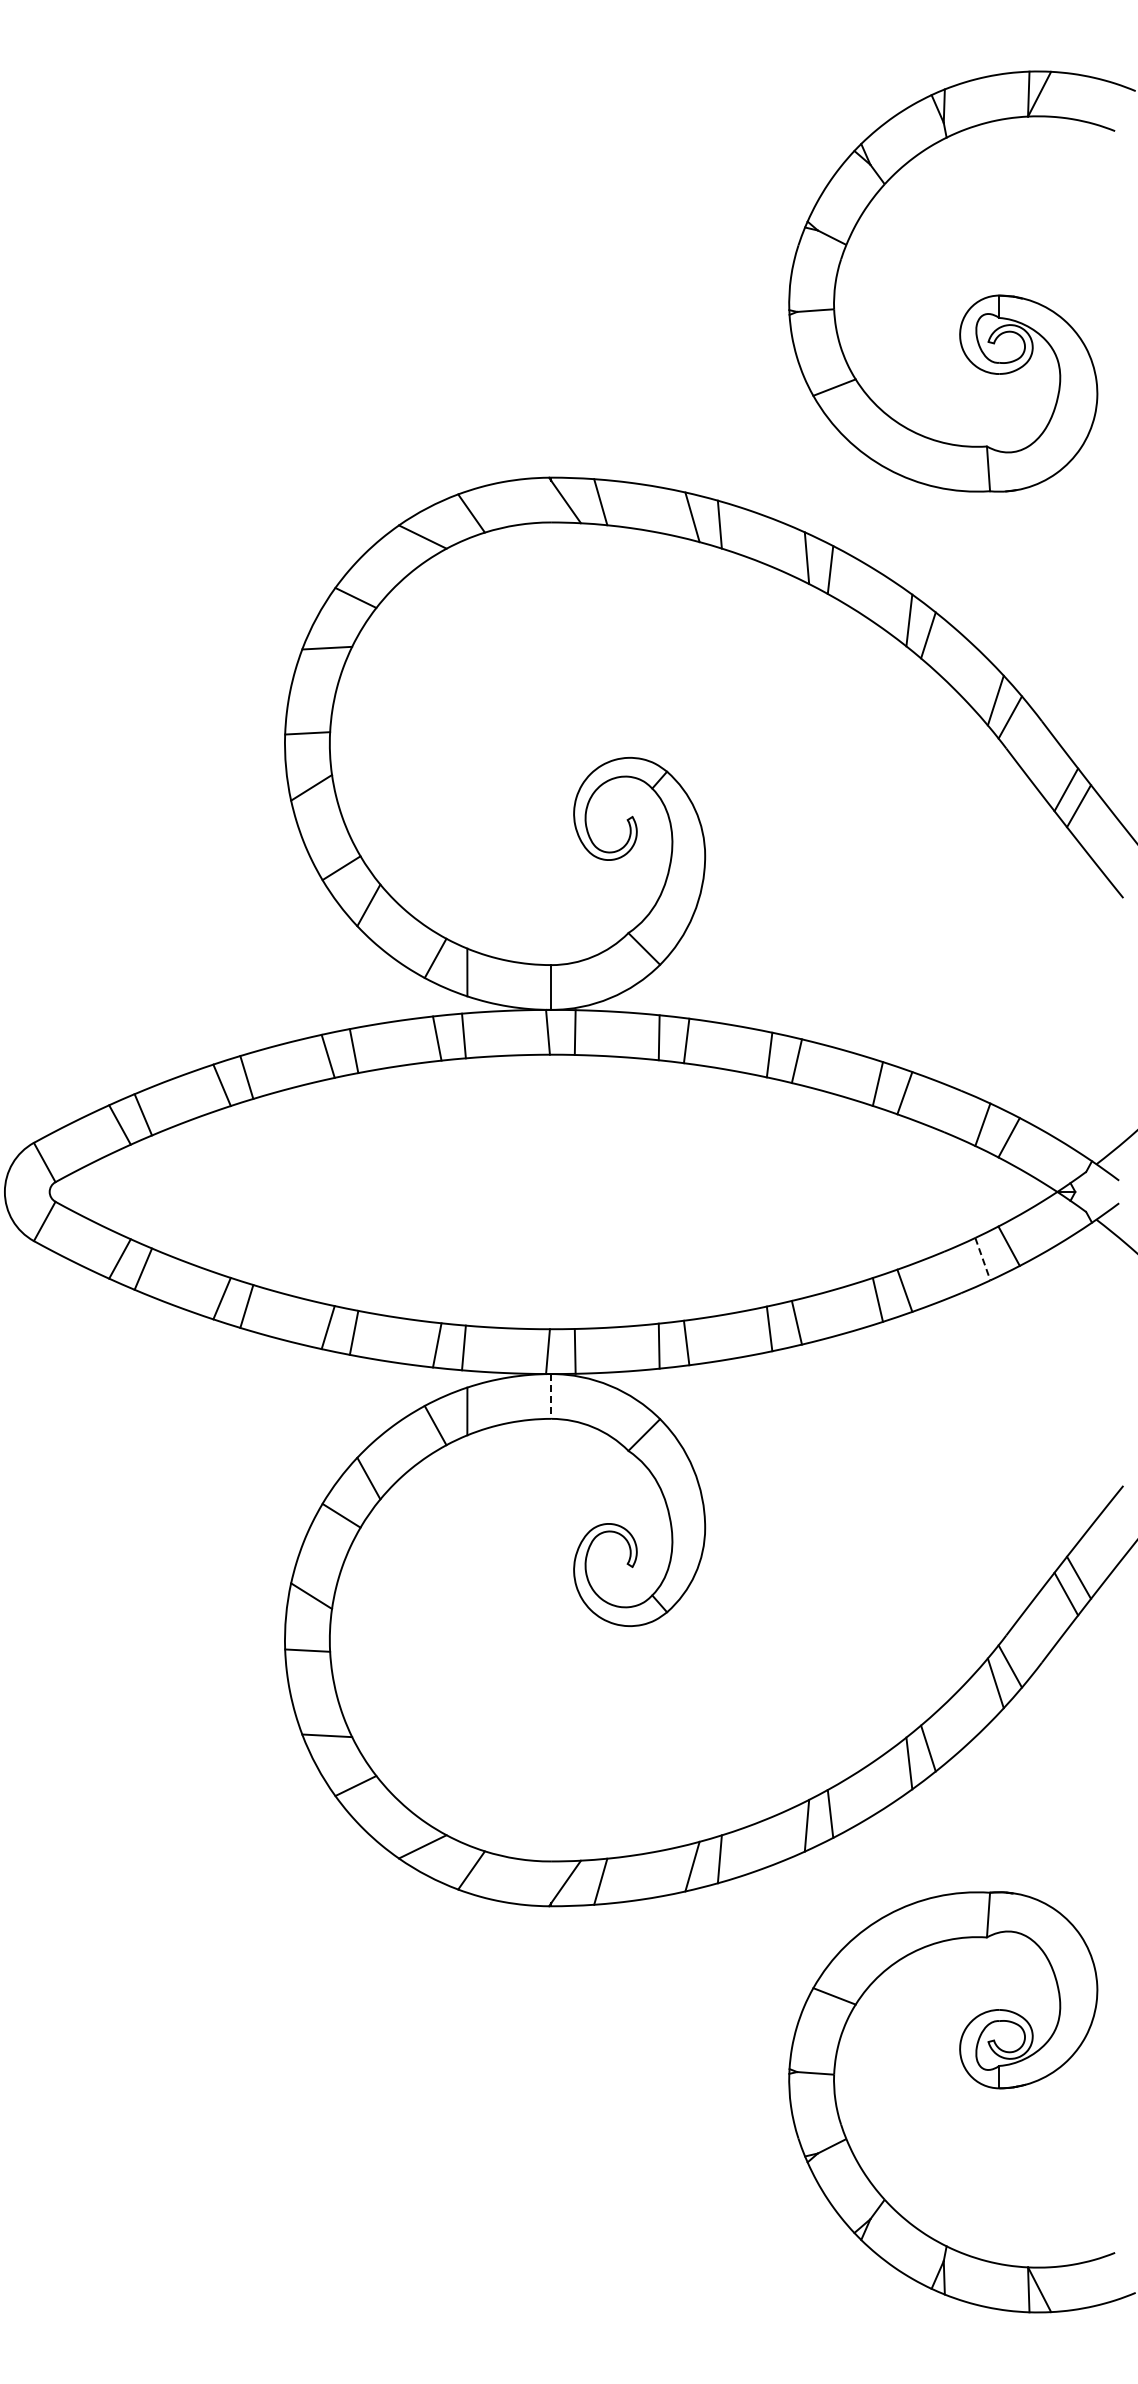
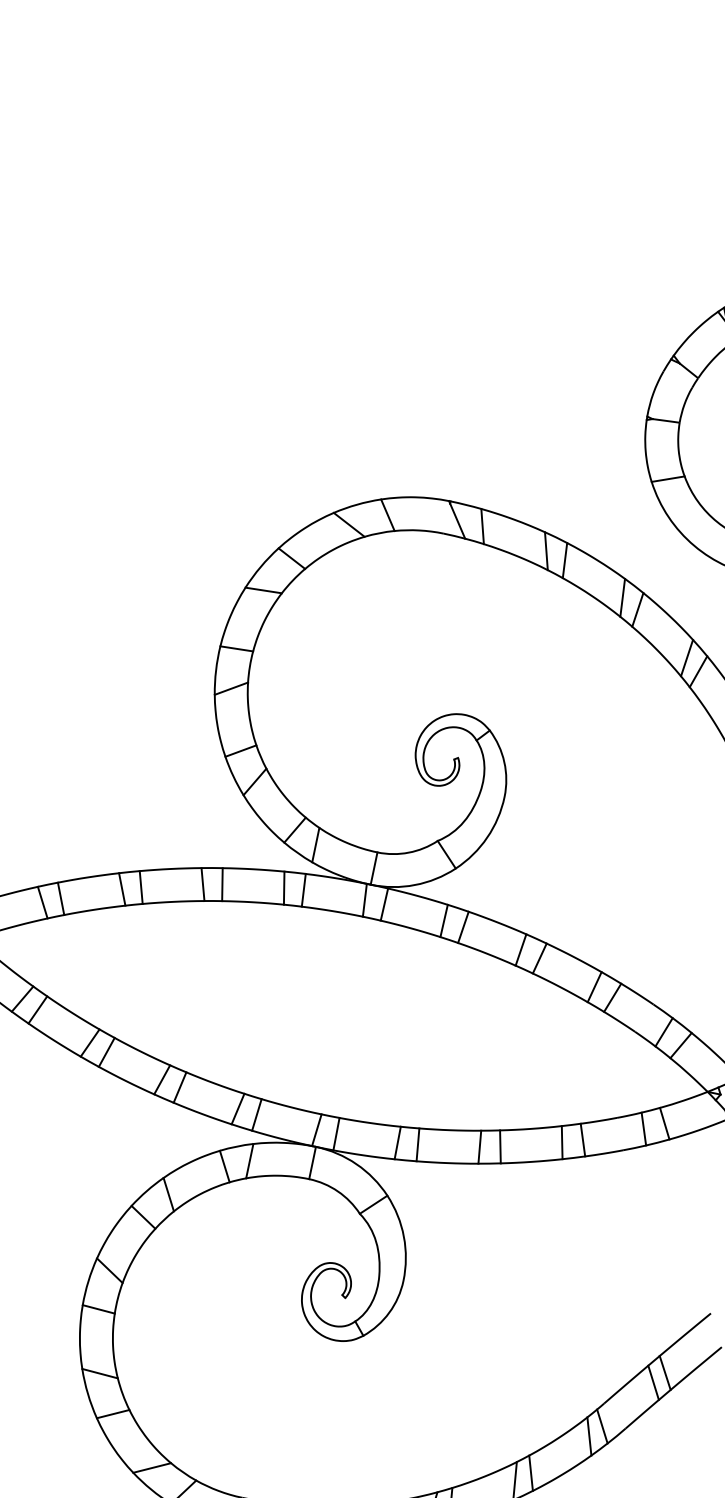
line: (982, 1259) -> (643, 1129), dashed -> solid
line: (551, 1396) -> (312, 1163), dashed -> solid

